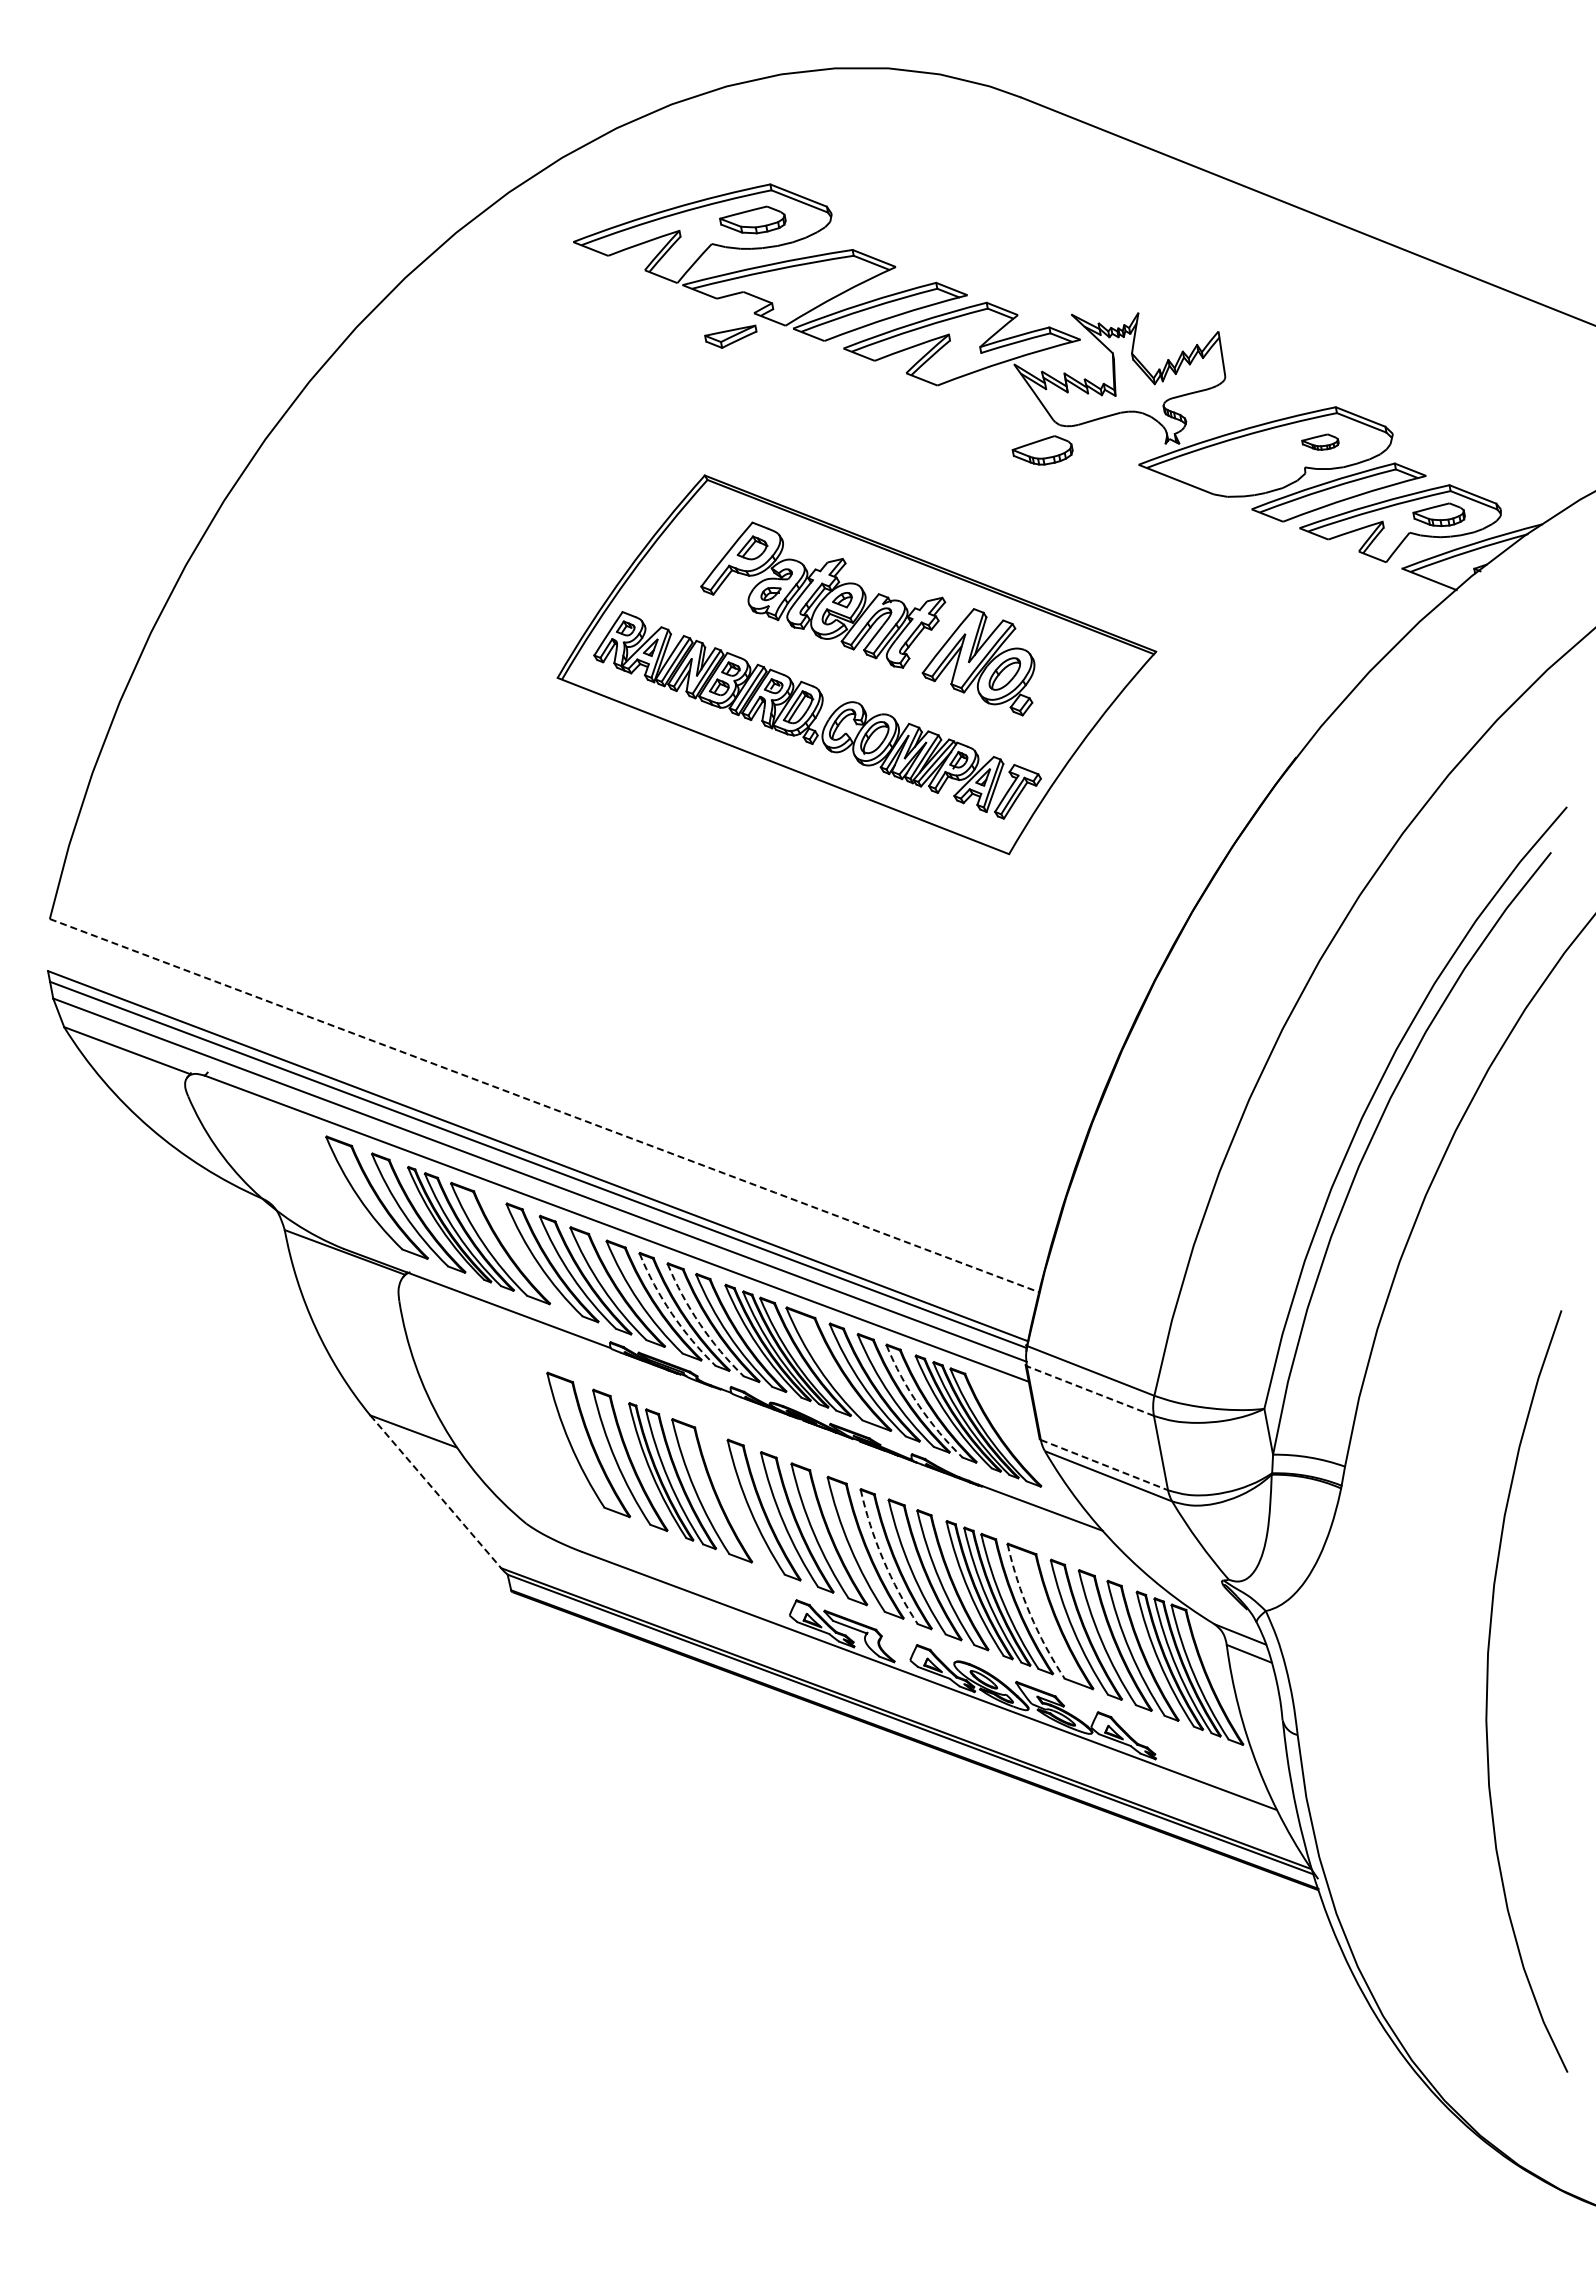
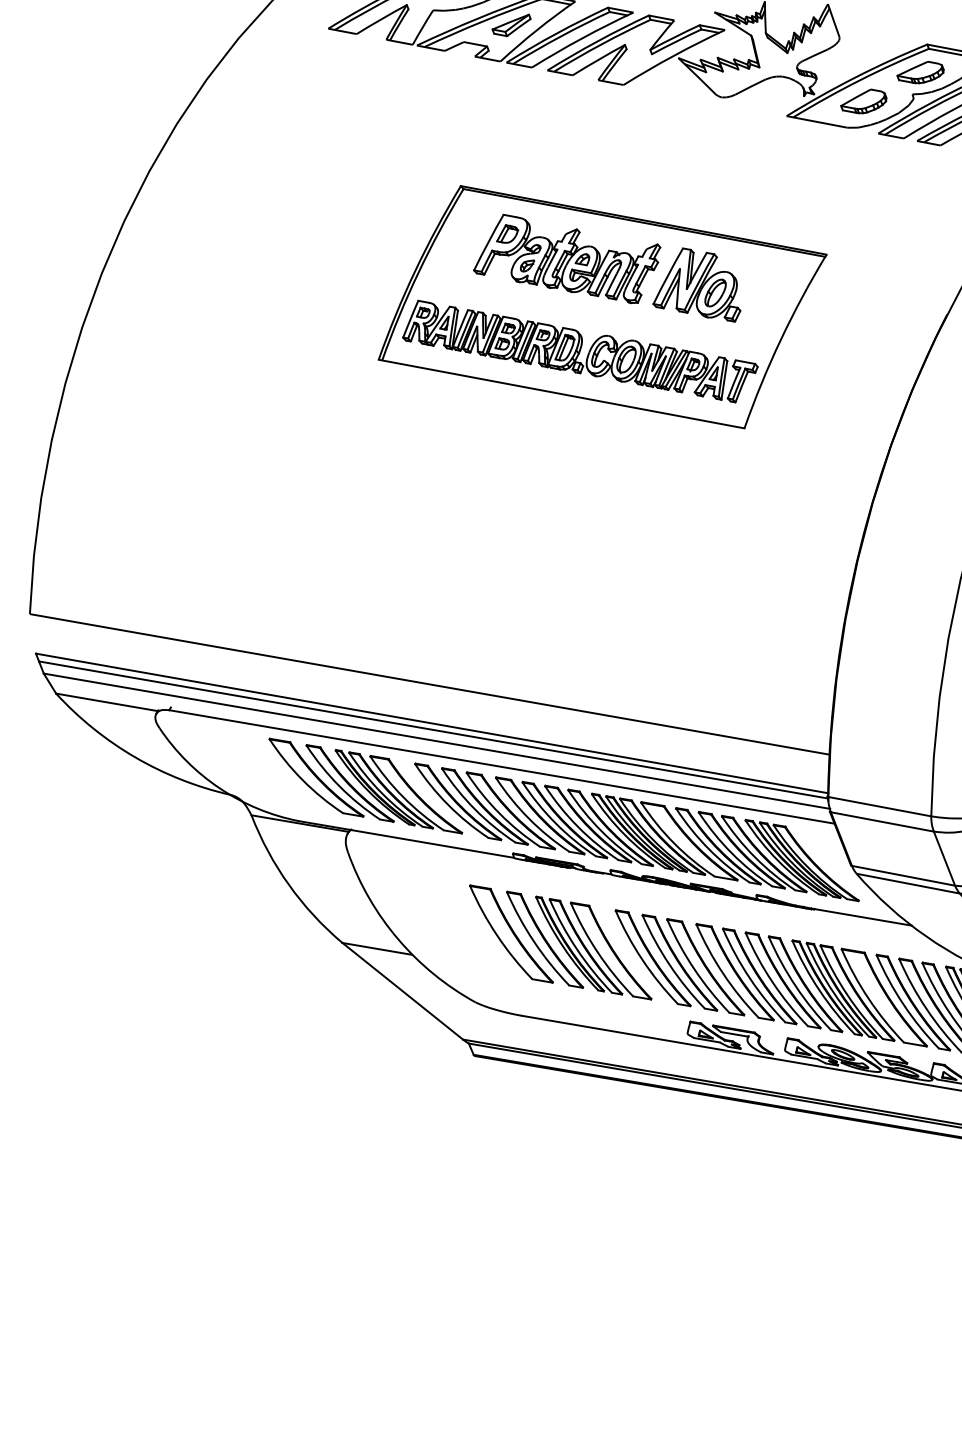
part: (730, 336) -> (511, 26), moved
part: (1320, 441) -> (920, 72), size x1.67
part: (1042, 450) -> (863, 102), moved
line: (545, 1105) -> (430, 684), dashed -> solid
arc: (671, 1313) -> (555, 823), dashed -> solid
arc: (699, 1324) -> (577, 827), dashed -> solid
line: (1090, 1391) -> (882, 822), dashed -> solid
arc: (918, 1405) -> (754, 857), dashed -> solid
line: (1105, 1465) -> (904, 875), dashed -> solid
line: (435, 1491) -> (402, 991), dashed -> solid
arc: (883, 1559) -> (750, 978), dashed -> solid
arc: (1030, 1614) -> (869, 999), dashed -> solid

